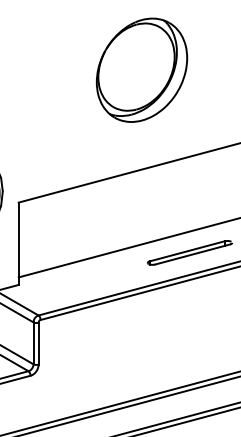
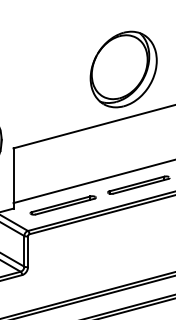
part: (141, 70) -> (123, 69), moved
part: (85, 280) -> (62, 205), added

